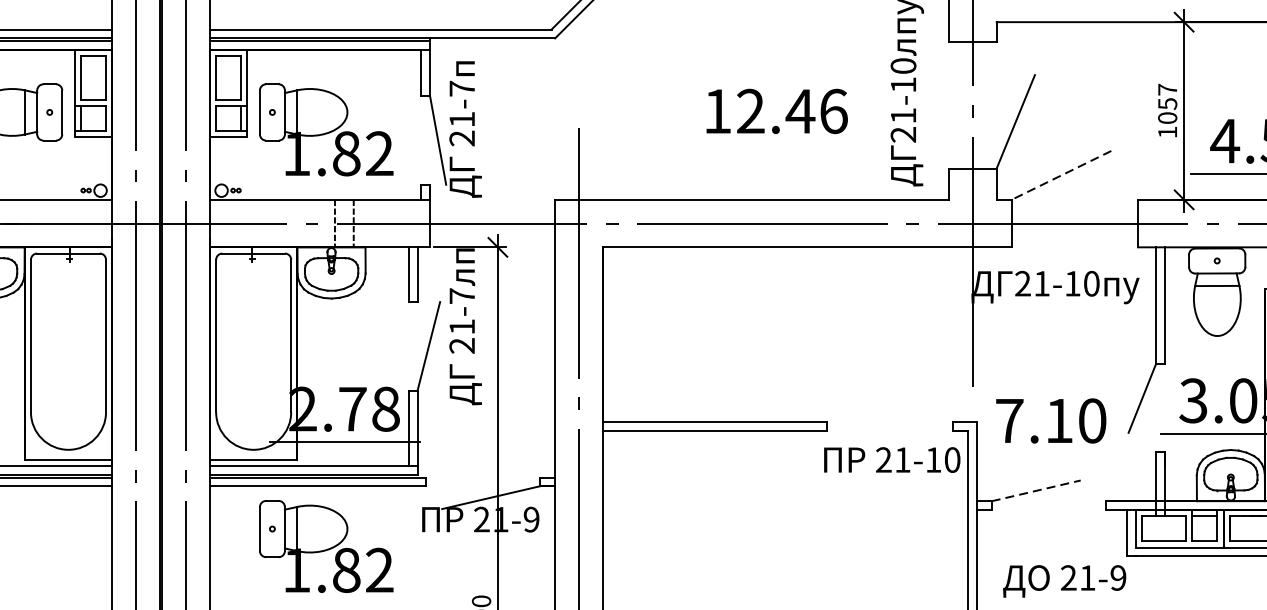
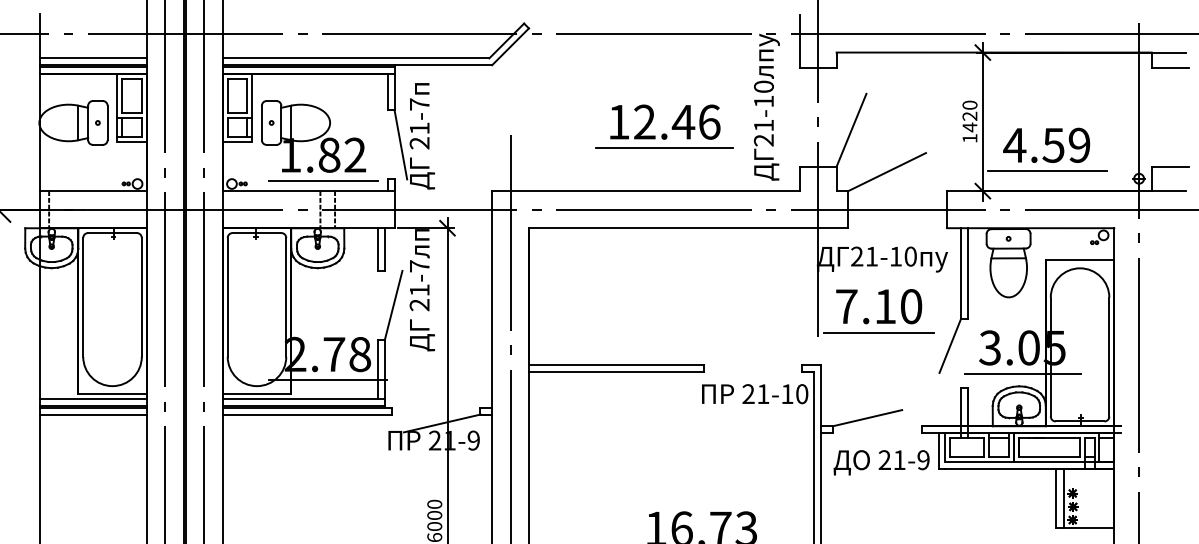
text: (1167, 104) -> (969, 116), 1057 -> 1420
line: (774, 145) -> (663, 148), added
line: (1060, 175) -> (886, 172), dashed -> solid
line: (337, 187) -> (322, 181), added
line: (1050, 381) -> (878, 332), added
text: (1051, 420) -> (879, 306), moved
line: (1036, 491) -> (867, 418), dashed -> solid
part: (326, 546) -> (313, 461), removed
text: (1064, 581) -> (881, 462), moved

